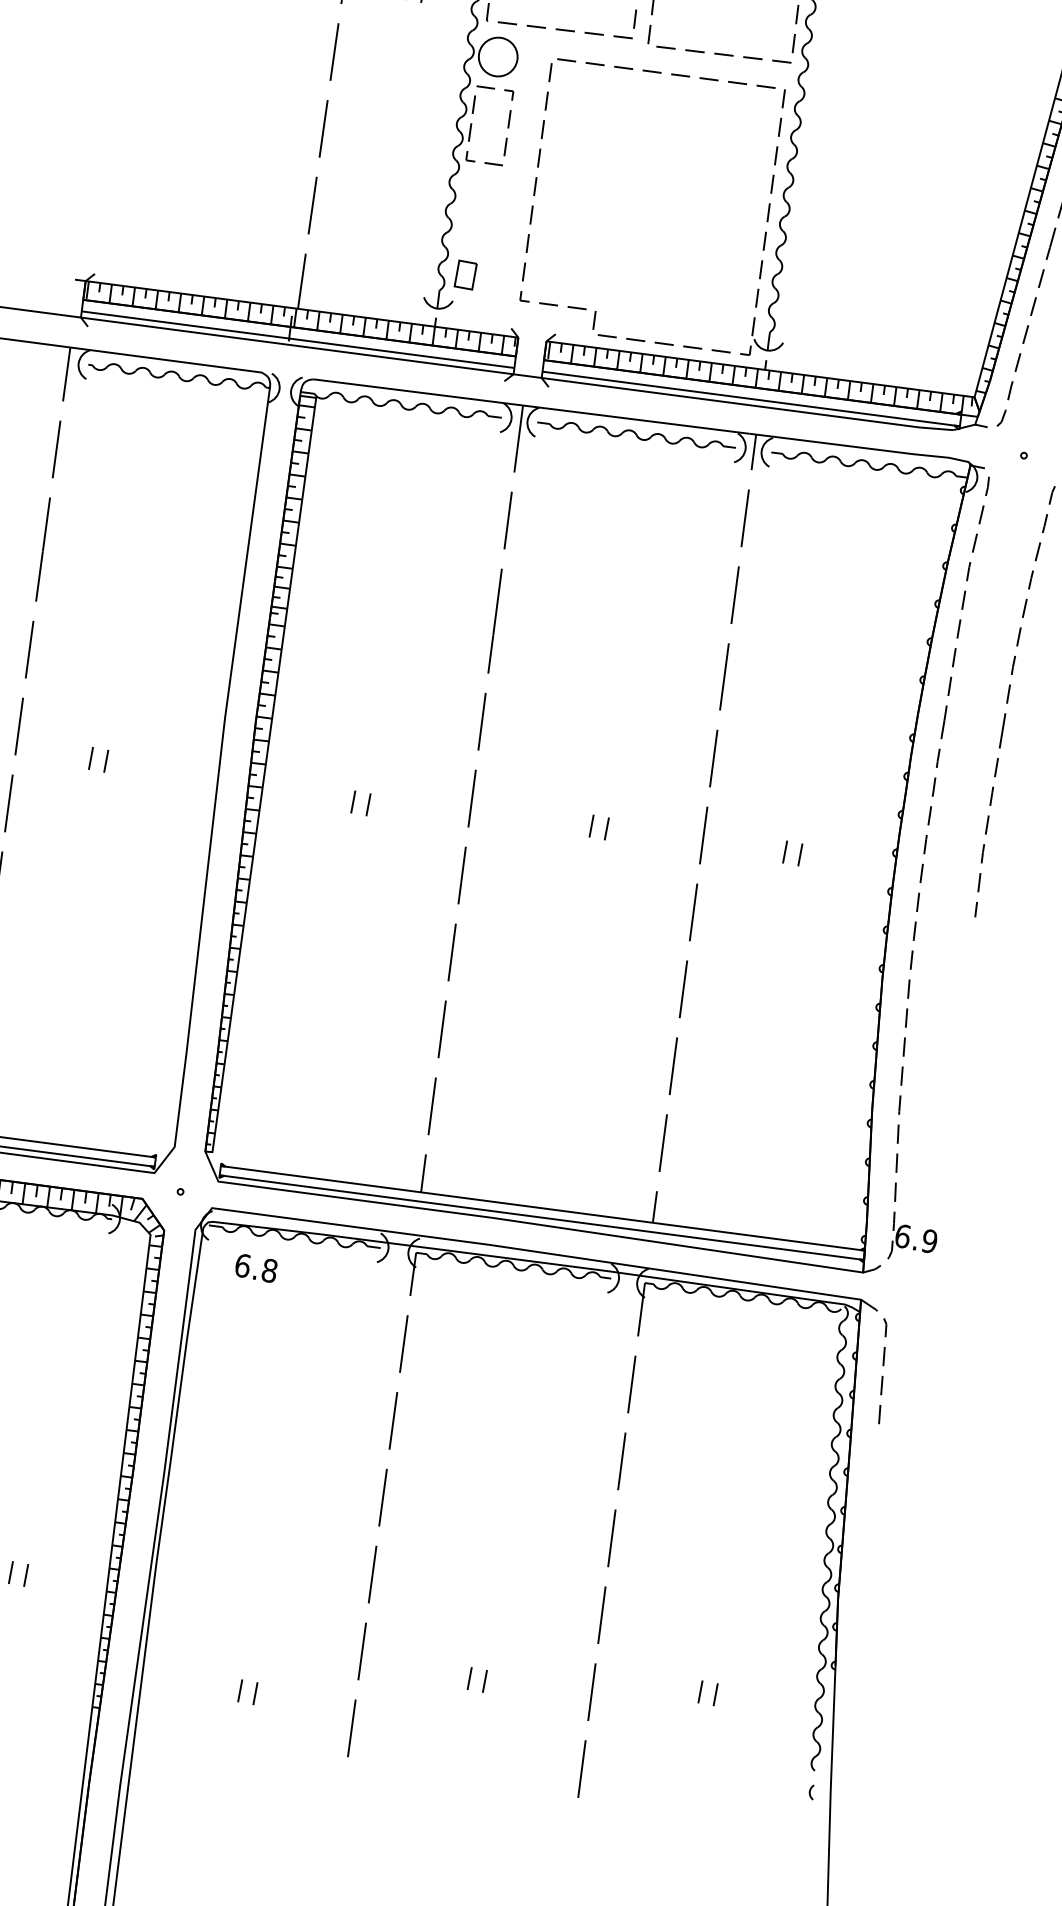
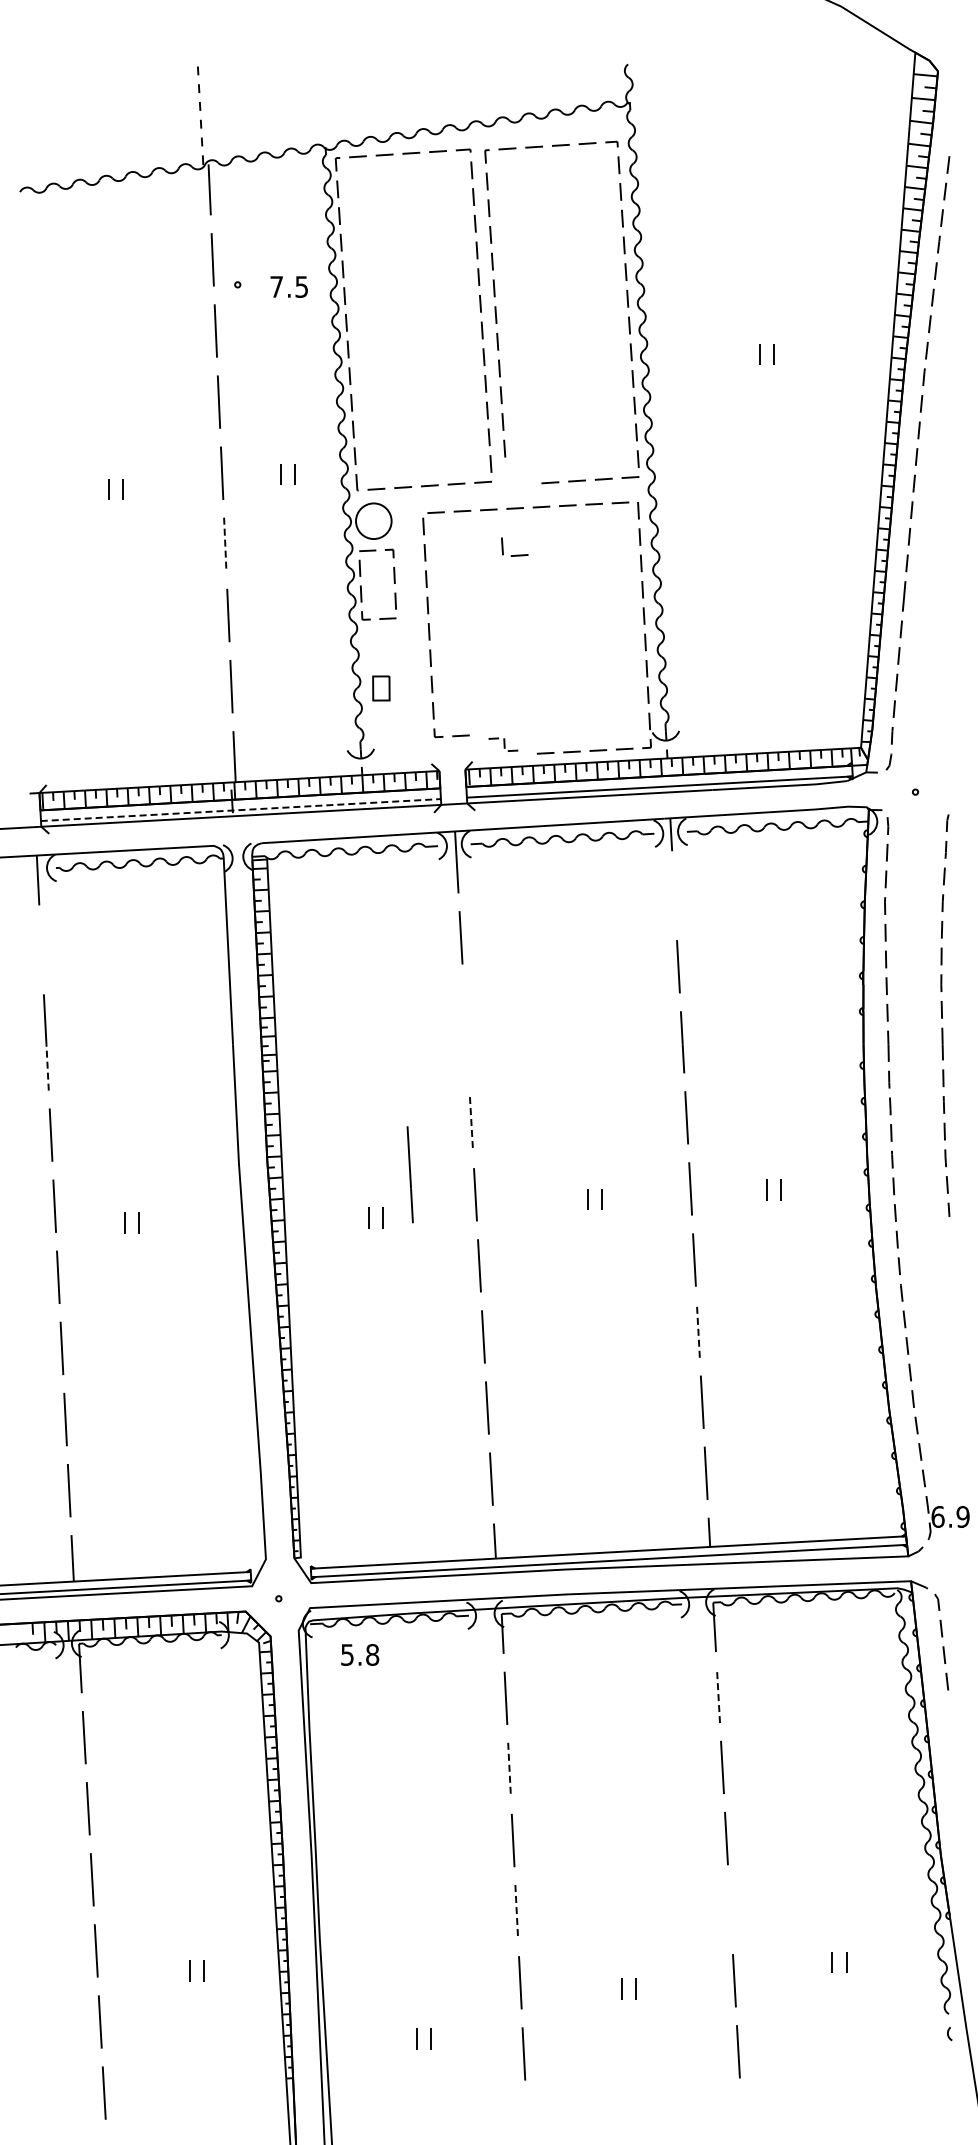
part: (661, 45) -> (515, 554), moved
line: (334, 52) -> (225, 544), solid -> dashed
part: (465, 275) -> (381, 688), moved
part: (592, 322) -> (503, 744), size x0.6
line: (298, 340) -> (241, 810), solid -> dashed
line: (56, 449) -> (41, 949), removed
line: (745, 518) -> (674, 895), removed
line: (39, 575) -> (47, 1066), solid -> dashed
line: (494, 620) -> (409, 1174), moved
line: (482, 721) -> (471, 1123), solid -> dashed
line: (683, 989) -> (698, 1331), solid -> dashed
text: (242, 1265) -> (347, 1654), 6.8 -> 5.8
line: (631, 1384) -> (718, 1696), solid -> dashed
line: (393, 1420) -> (509, 1769), solid -> dashed
line: (372, 1574) -> (516, 1911), solid -> dashed
line: (601, 1615) -> (730, 1909), removed

